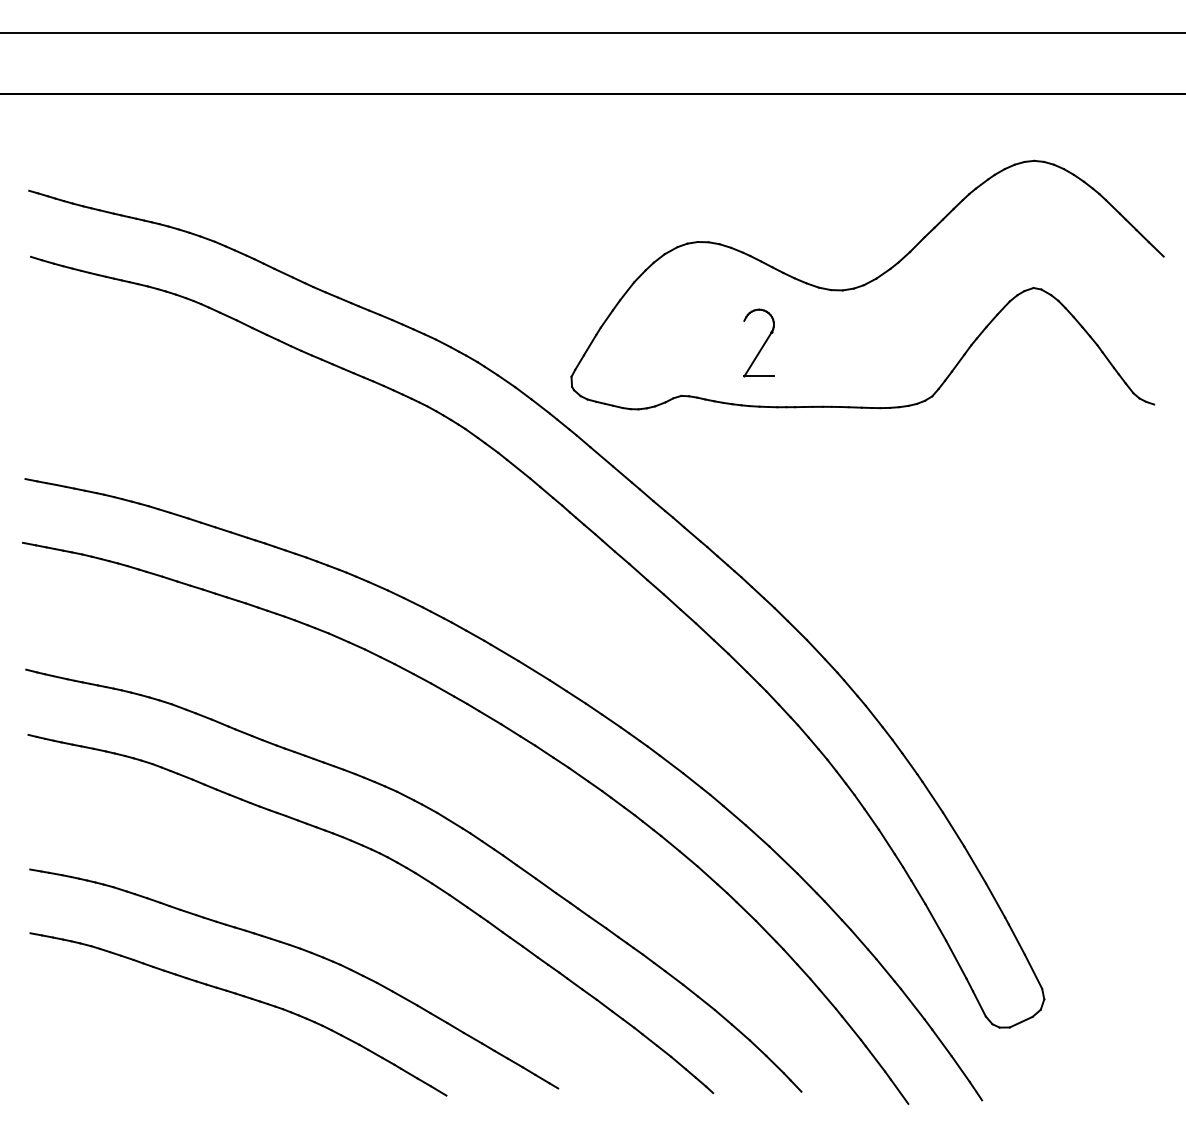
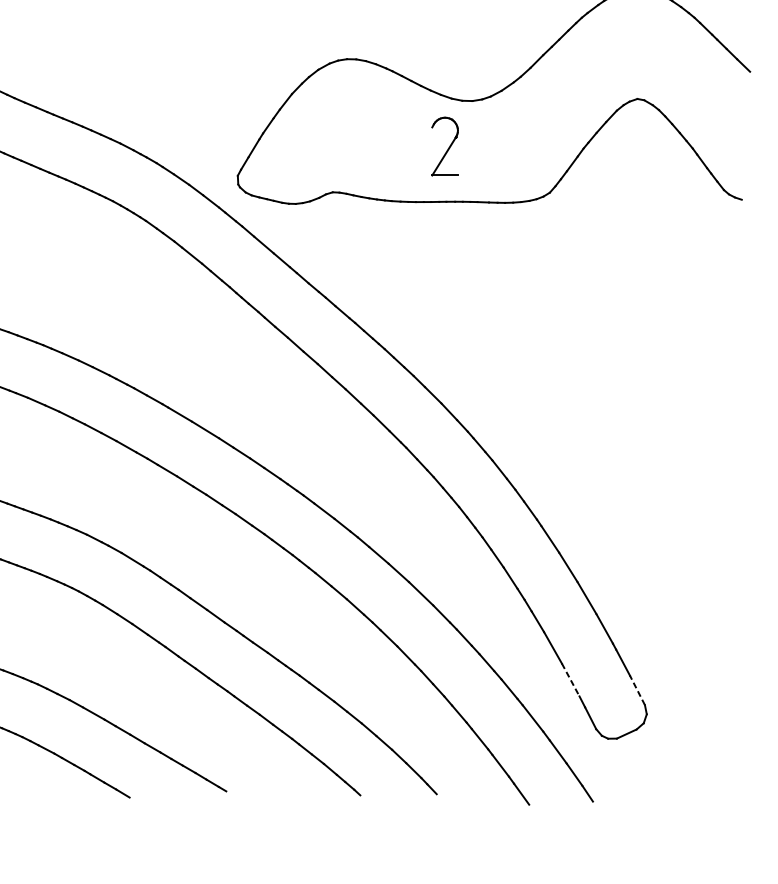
part: (758, 342) -> (444, 146), moved
line: (956, 959) -> (570, 679), solid -> dashed
line: (1033, 971) -> (637, 690), solid -> dashed

